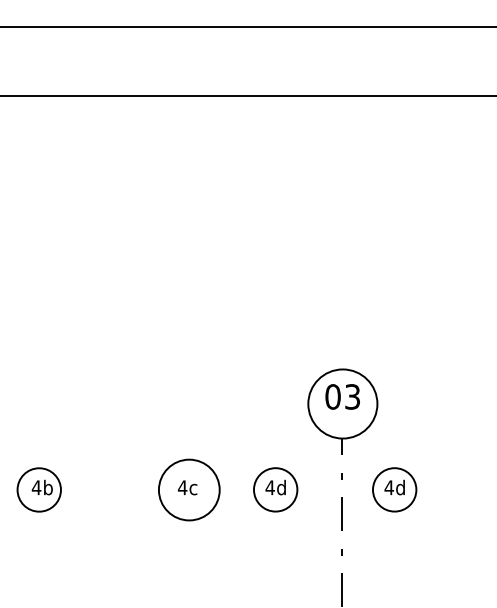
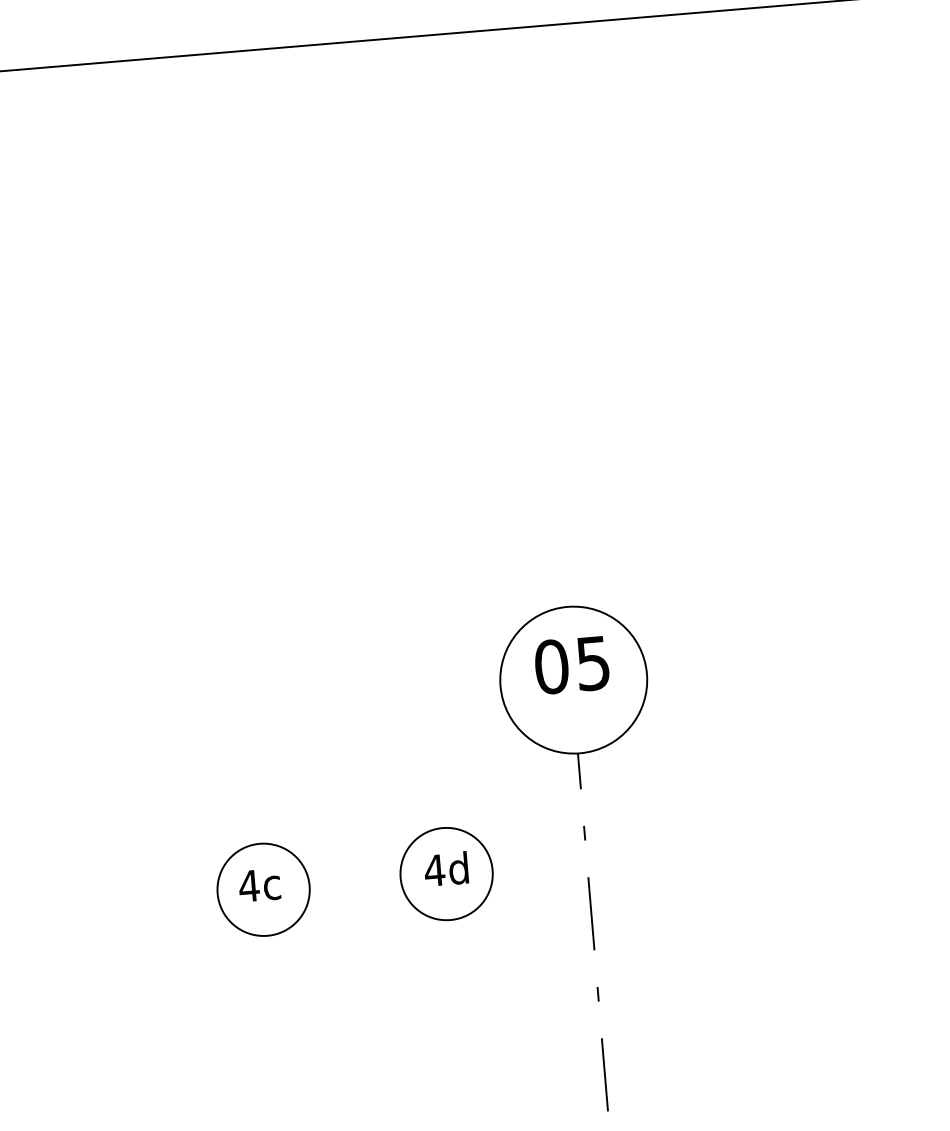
text: (352, 396) -> (592, 662), 03 -> 05
circle: (189, 489) -> (263, 888), size x0.71
part: (394, 489) -> (698, 852), removed

